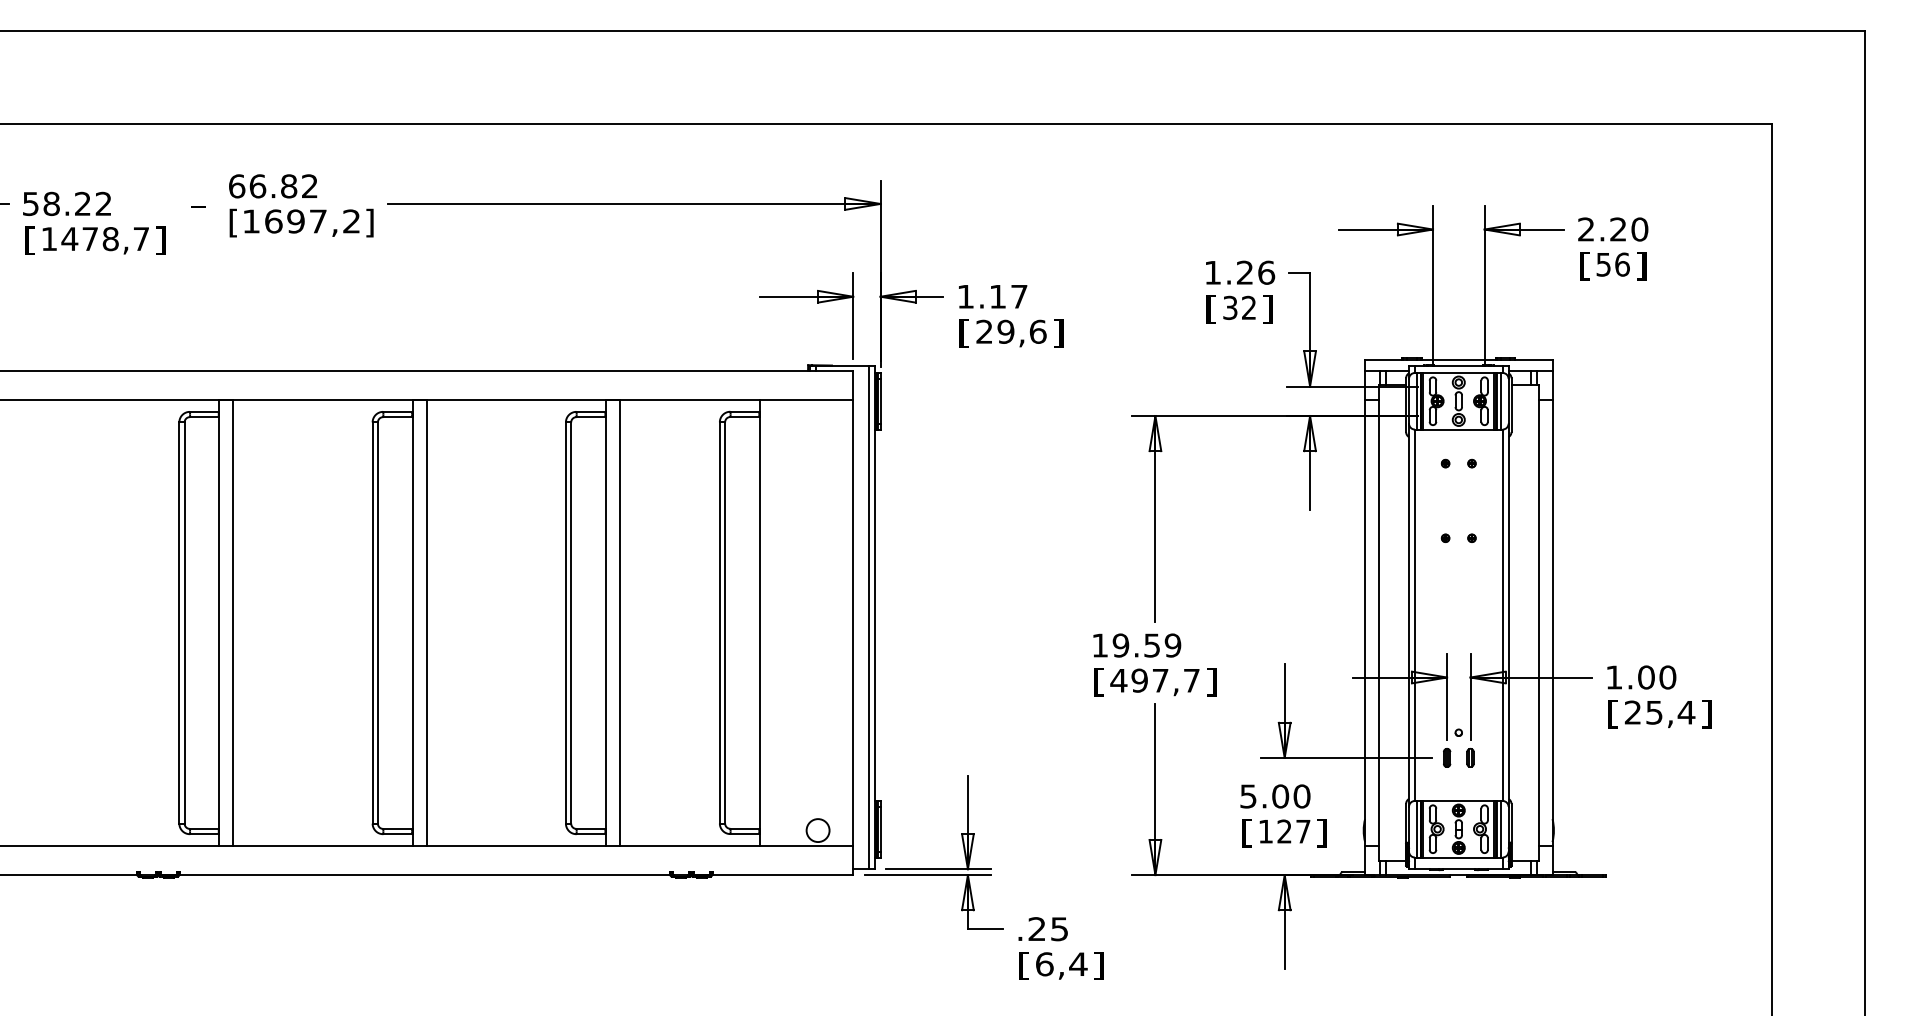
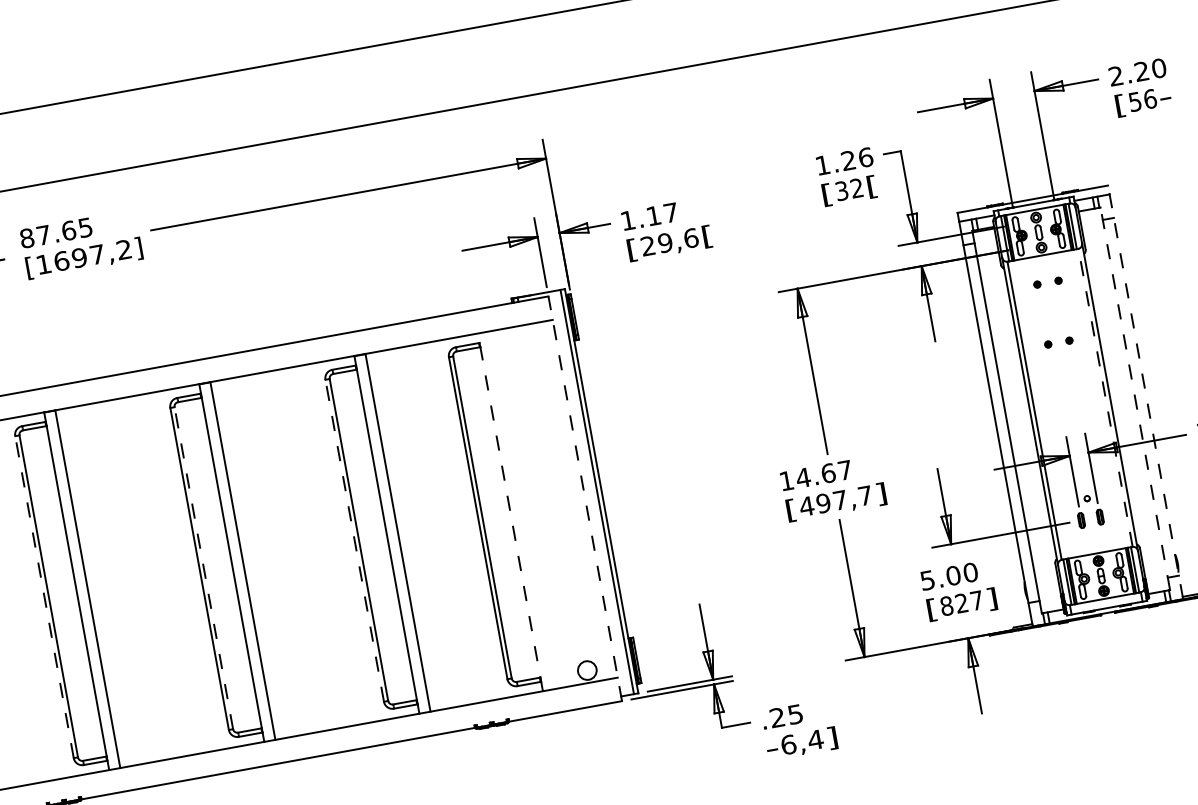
text: (273, 186) -> (56, 233), 66.82 -> 87.65
text: (1640, 266) -> (1165, 97), ] -> -
text: (1267, 309) -> (871, 186), ] -> [
text: (1058, 333) -> (707, 236), ] -> [
line: (1503, 615) -> (1105, 398), solid -> dashed
line: (1552, 617) -> (1145, 392), solid -> dashed
line: (759, 622) -> (509, 512), solid -> dashed
line: (853, 622) -> (585, 498), solid -> dashed
line: (1538, 622) -> (1135, 398), solid -> dashed
line: (179, 623) -> (44, 597), solid -> dashed
line: (377, 623) -> (203, 568), solid -> dashed
line: (565, 623) -> (354, 541), solid -> dashed
text: (1146, 645) -> (823, 474), 19.59 -> 14.67
text: (1265, 831) -> (946, 606), 127 -> 827
text: (1023, 965) -> (771, 748), [ -> -

